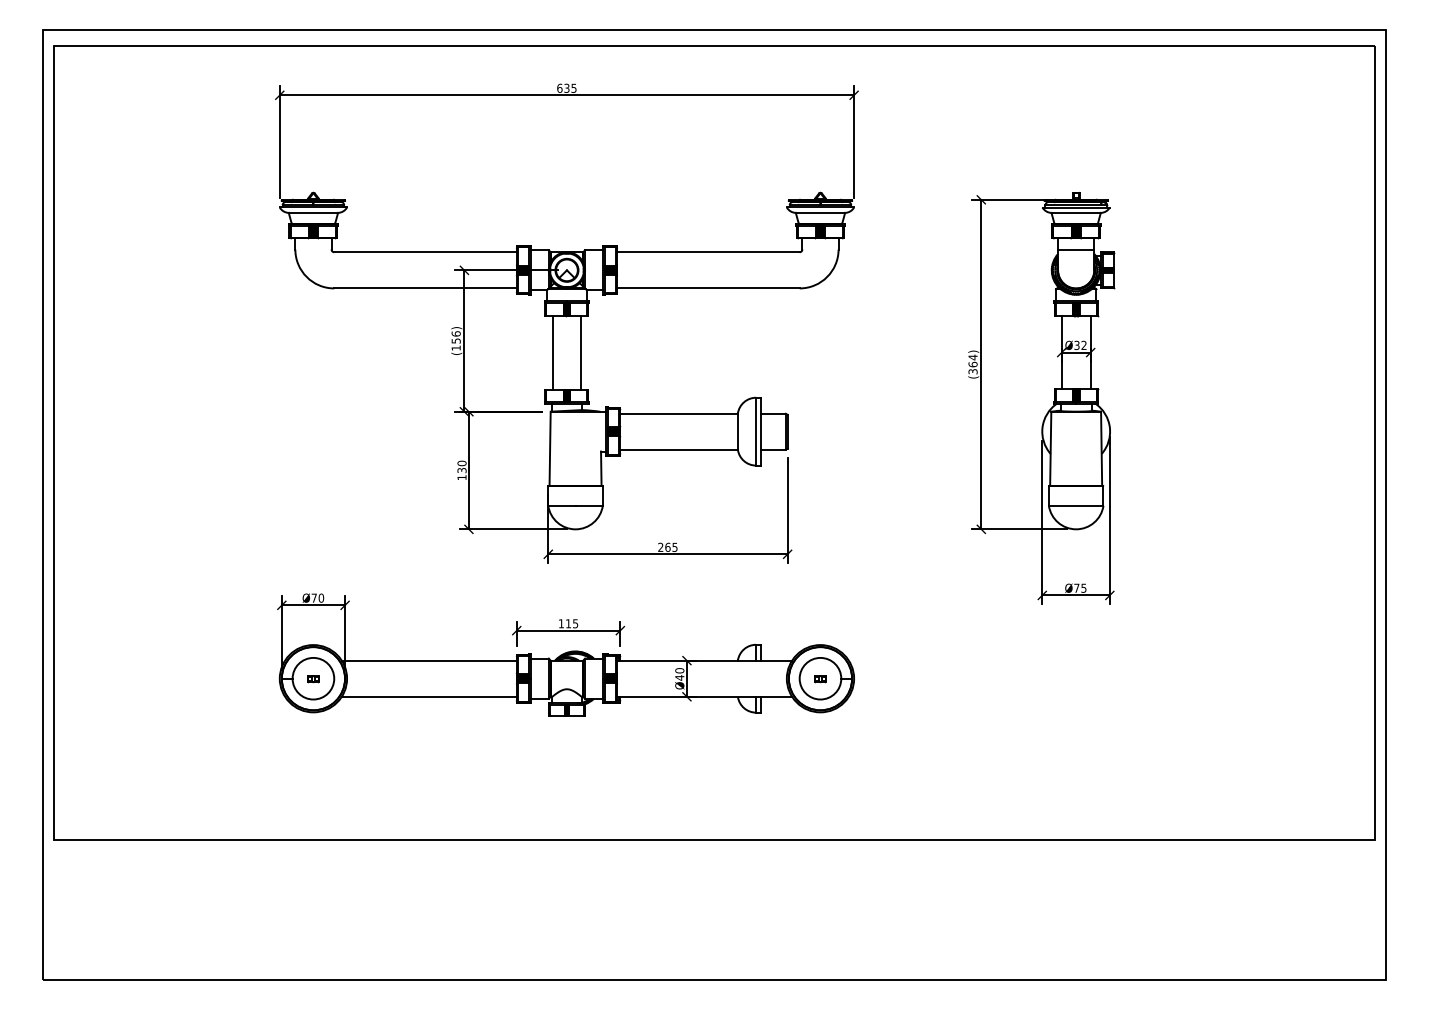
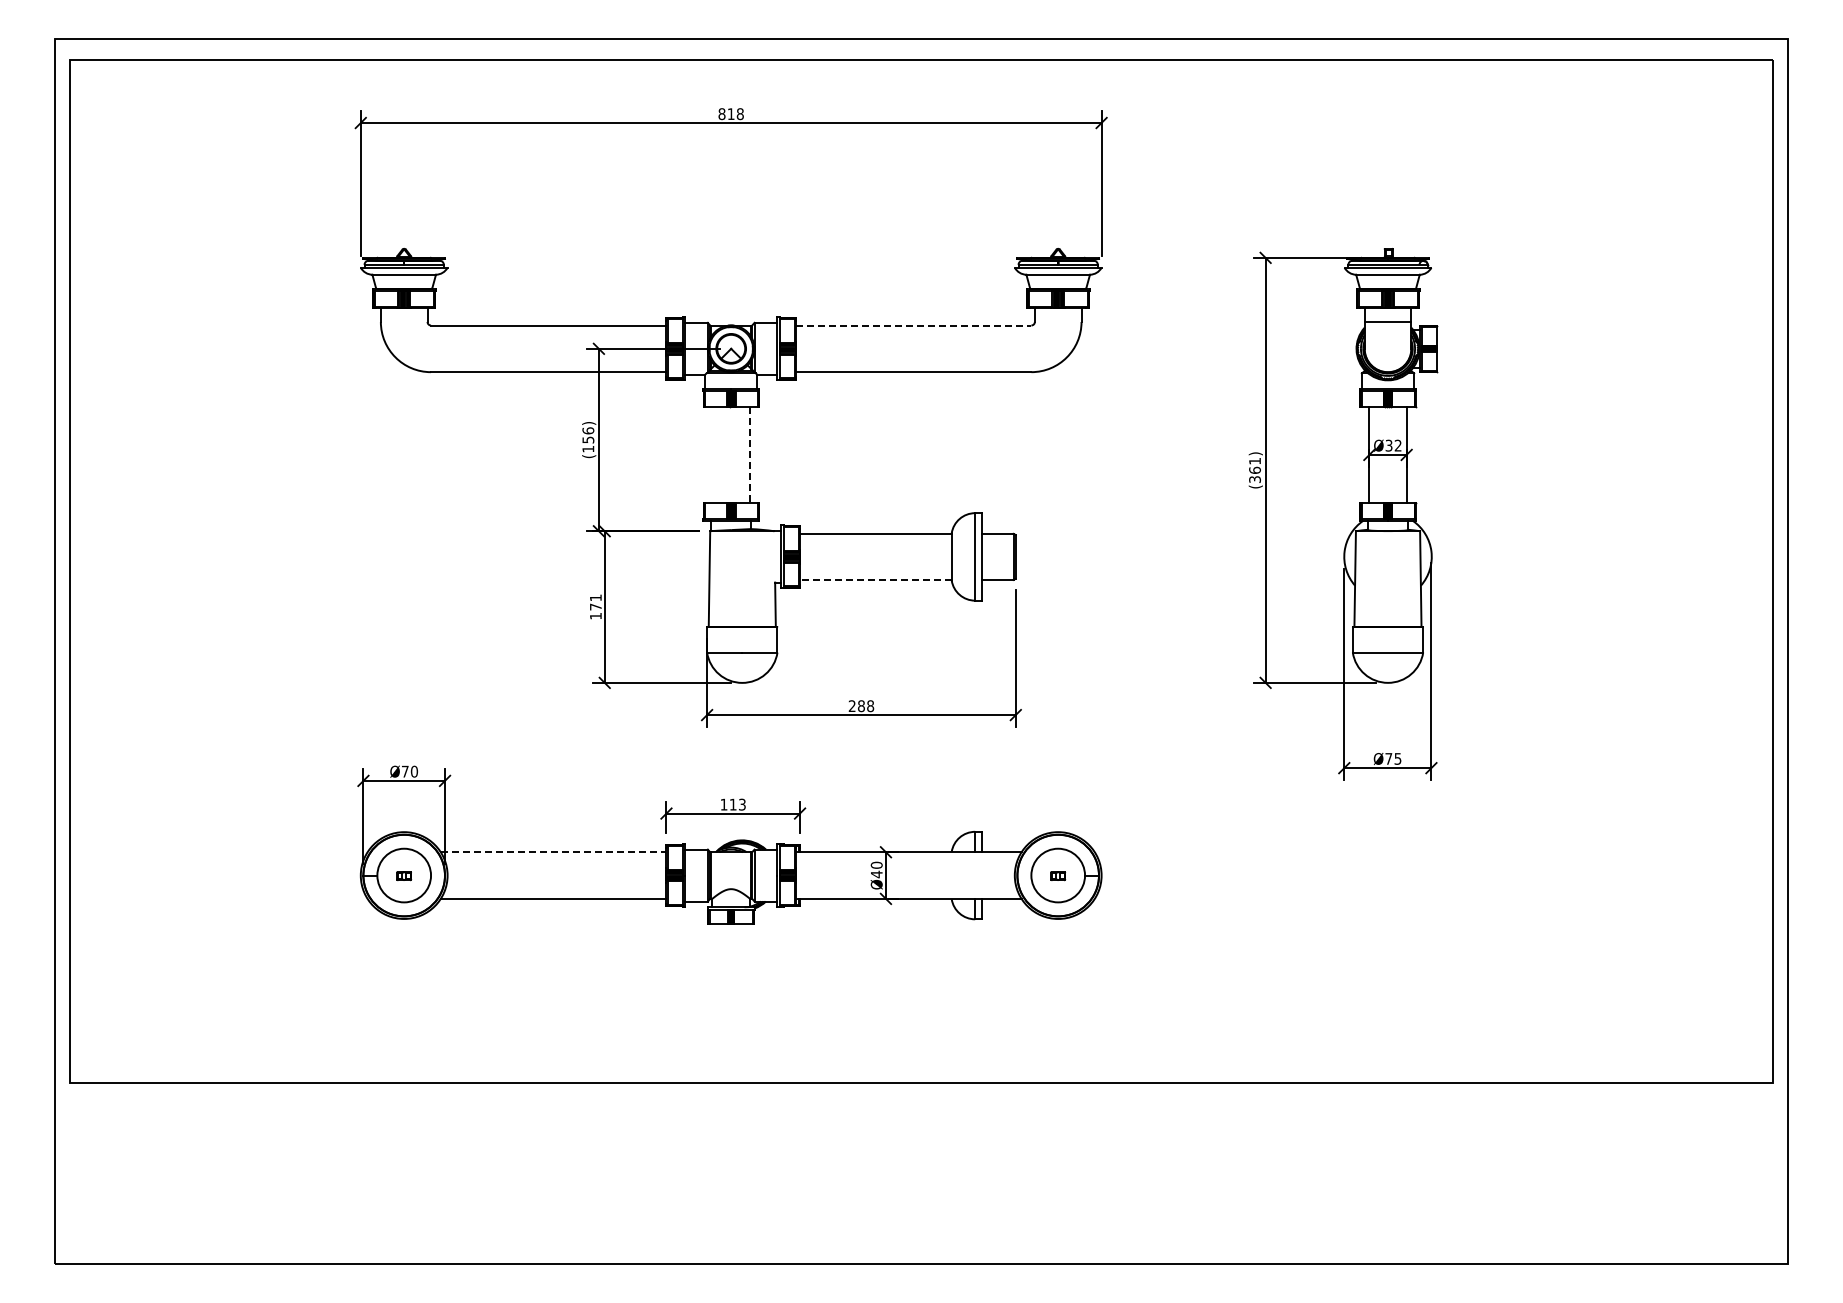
text: (566, 88) -> (730, 114), 635 -> 818
line: (708, 252) -> (913, 325), solid -> dashed
line: (552, 352) -> (712, 454), removed
line: (581, 352) -> (749, 454), solid -> dashed
text: (972, 357) -> (1254, 461), (364) -> (361)
line: (678, 449) -> (875, 579), solid -> dashed
text: (461, 467) -> (595, 602), 130 -> 171
text: (671, 547) -> (866, 706), 265 -> 288
text: (575, 622) -> (742, 803), 115 -> 113
line: (429, 660) -> (553, 852), solid -> dashed

